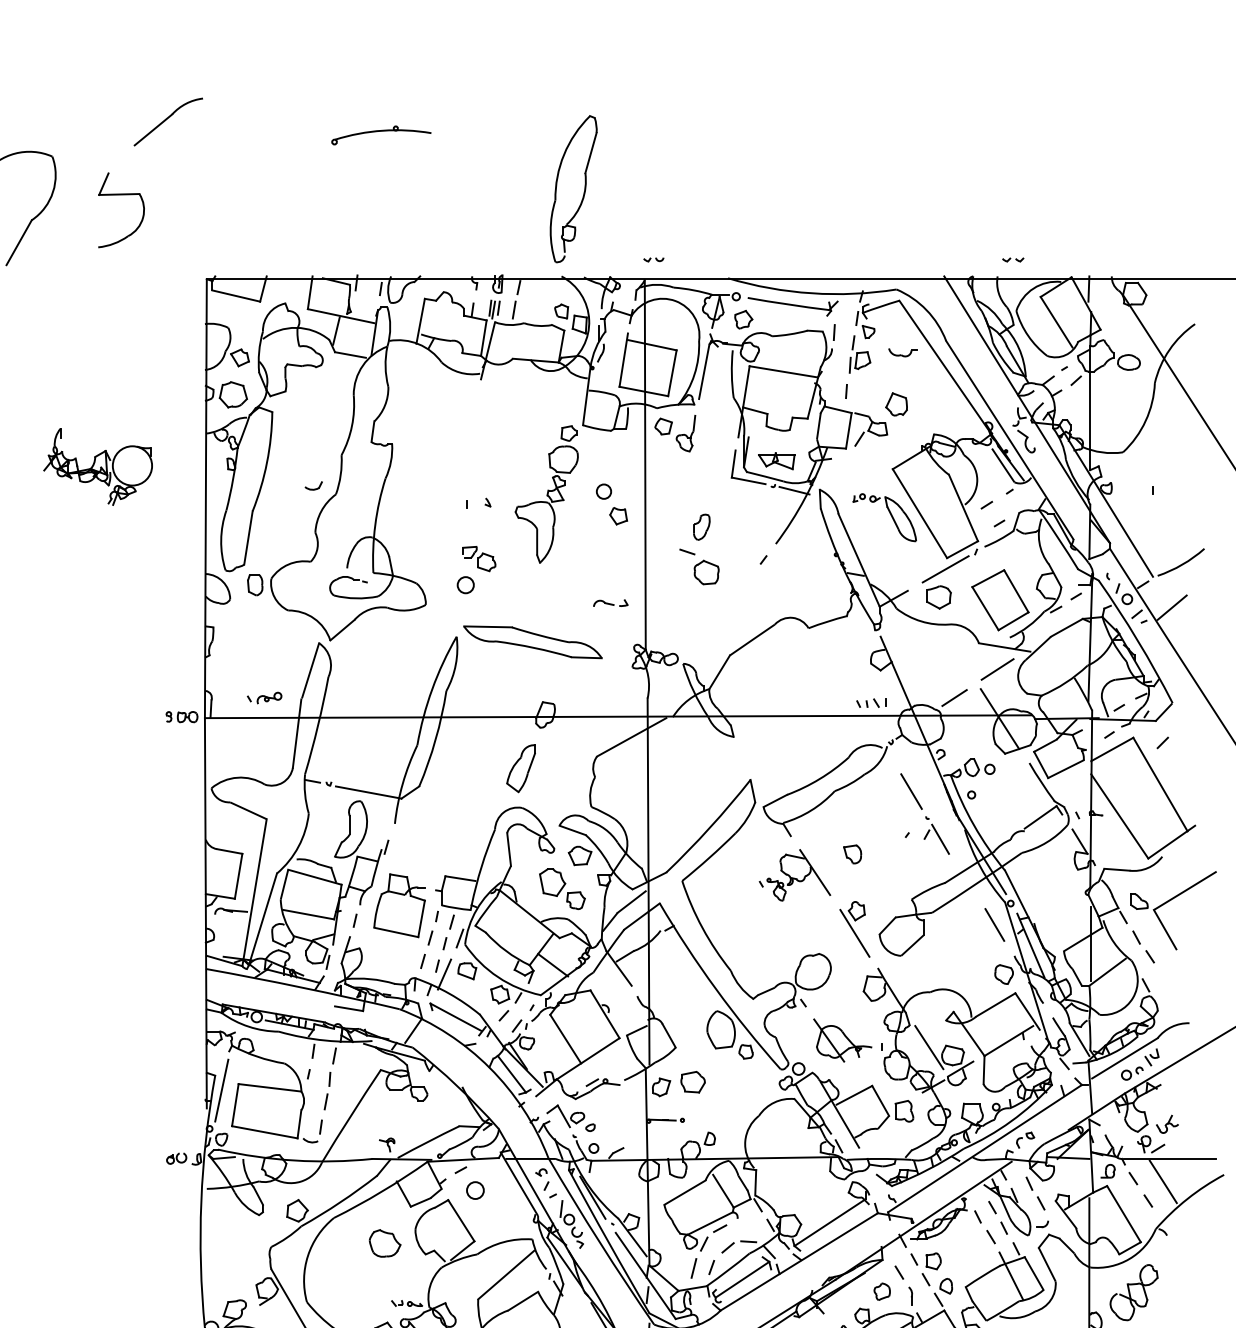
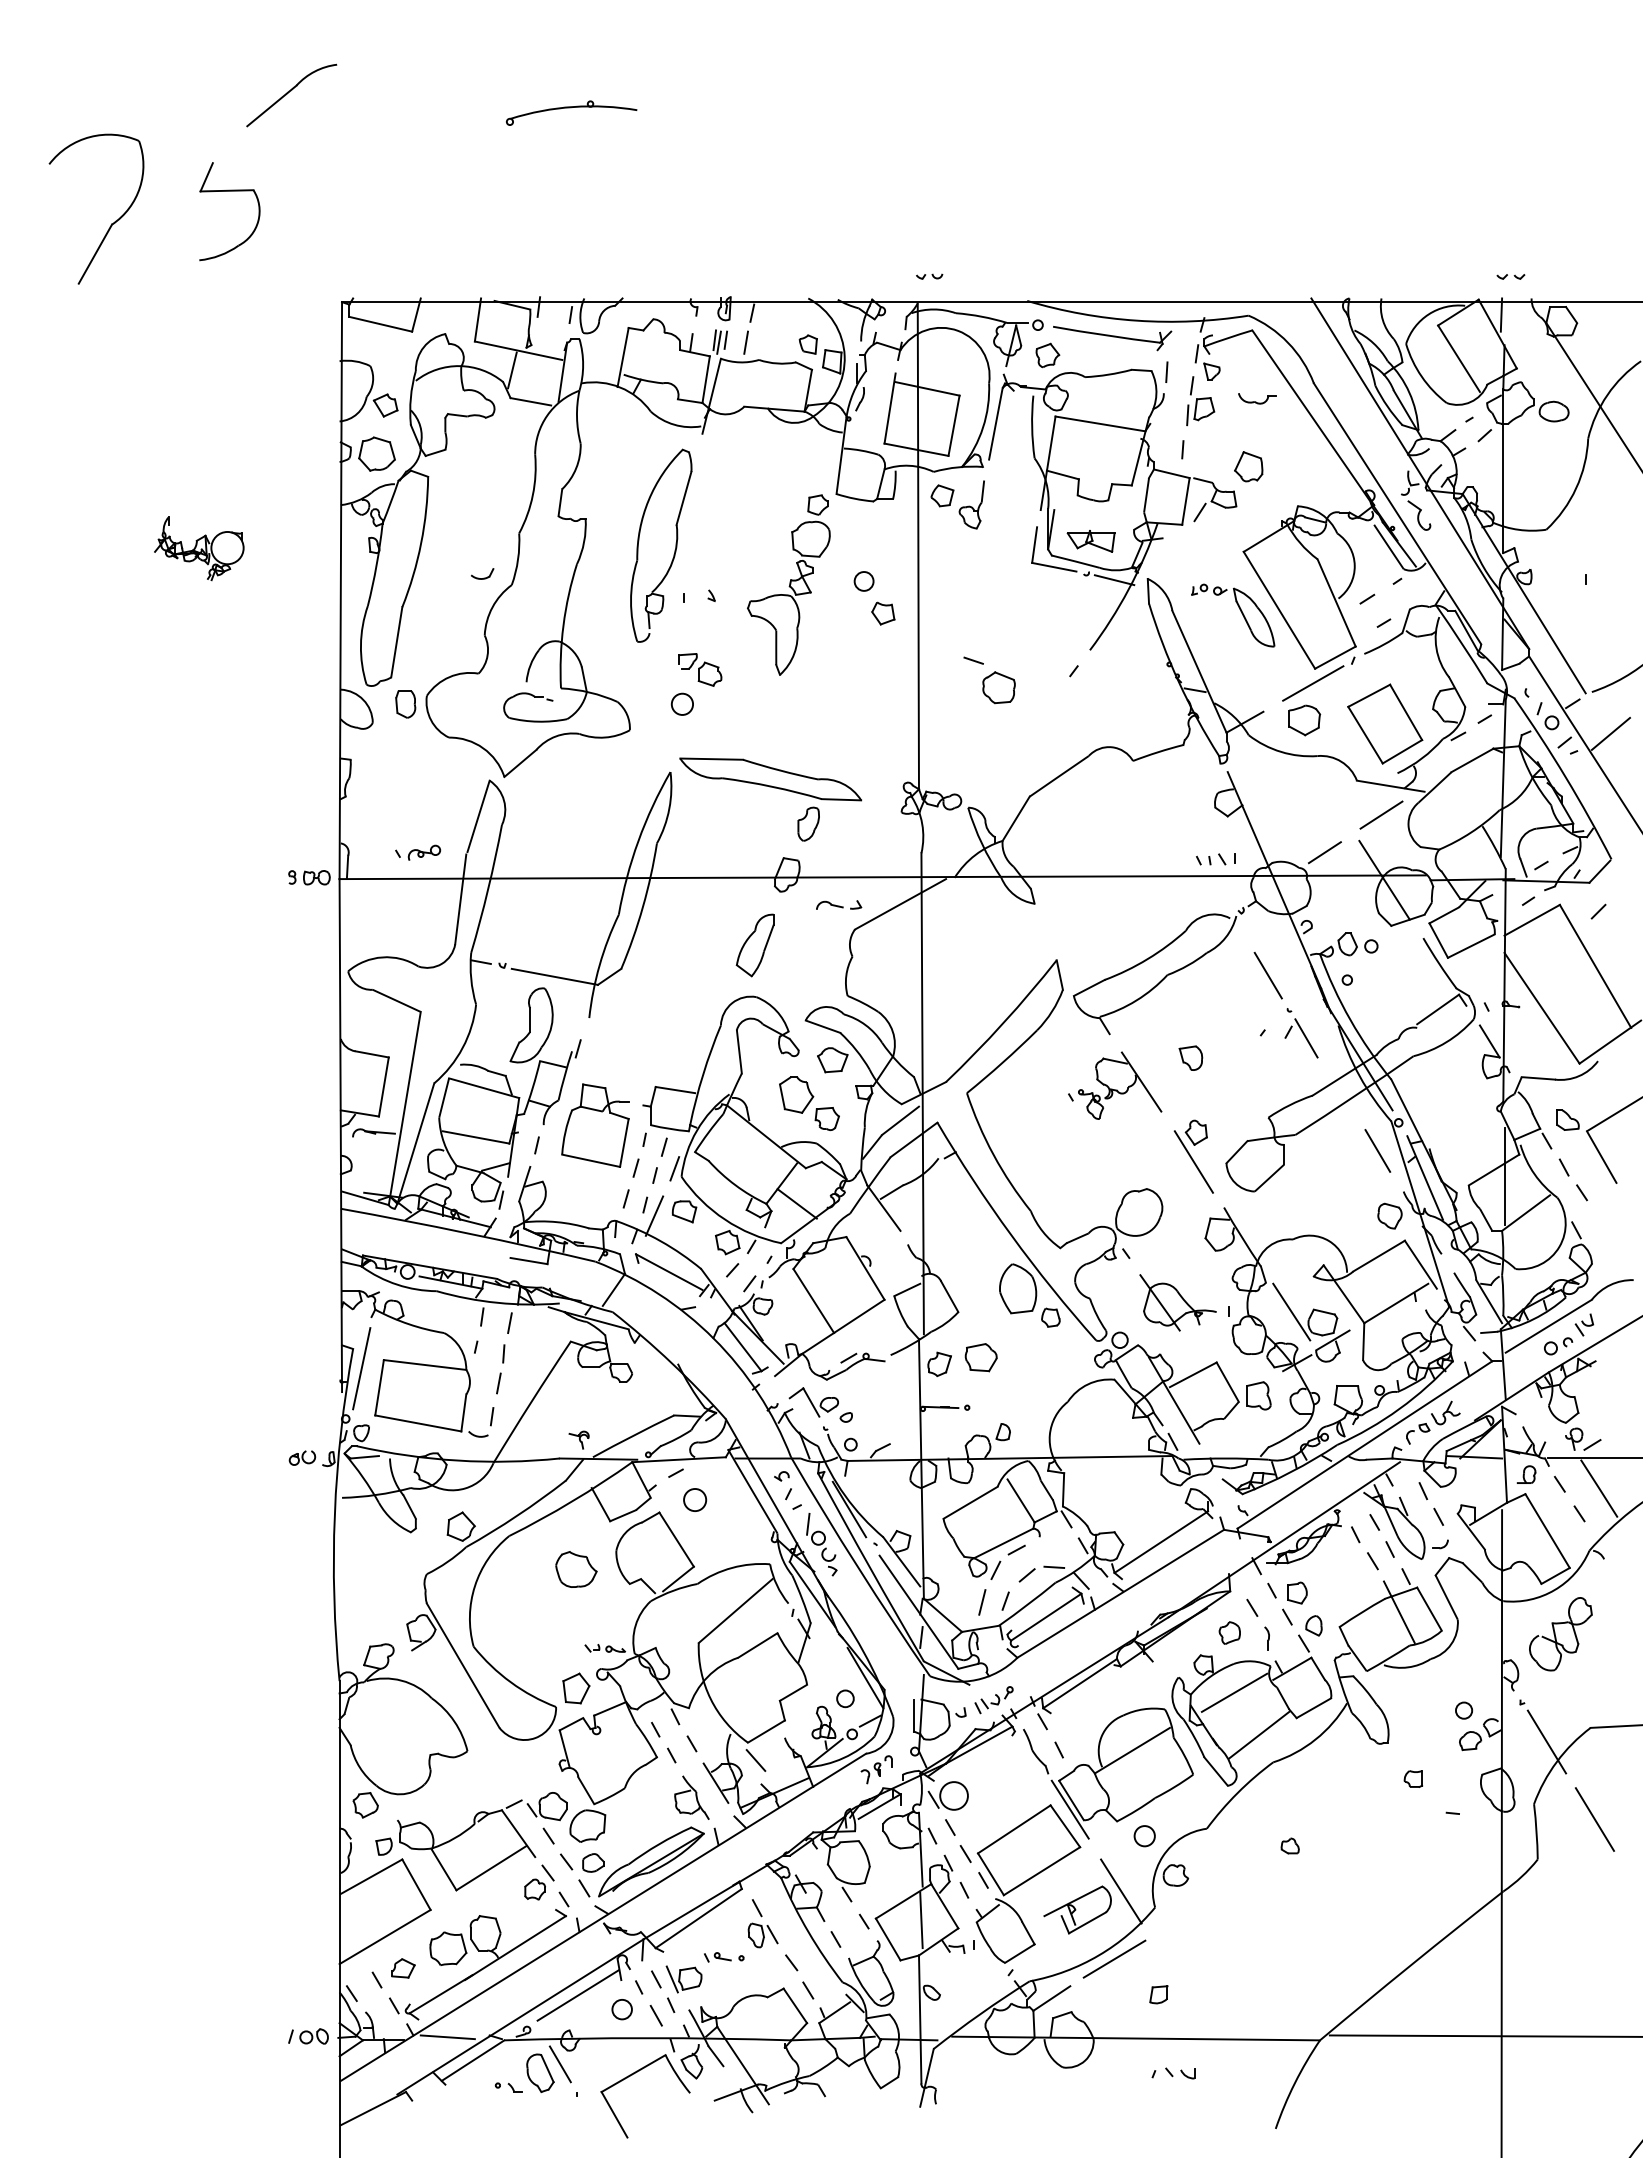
part: (583, 192) -> (674, 550), moved
part: (1012, 259) -> (1510, 276), moved
part: (98, 466) -> (199, 548), size x0.62
part: (701, 526) -> (808, 823), moved
part: (611, 602) -> (839, 904), moved
part: (1167, 1123) -> (1445, 1412), moved

